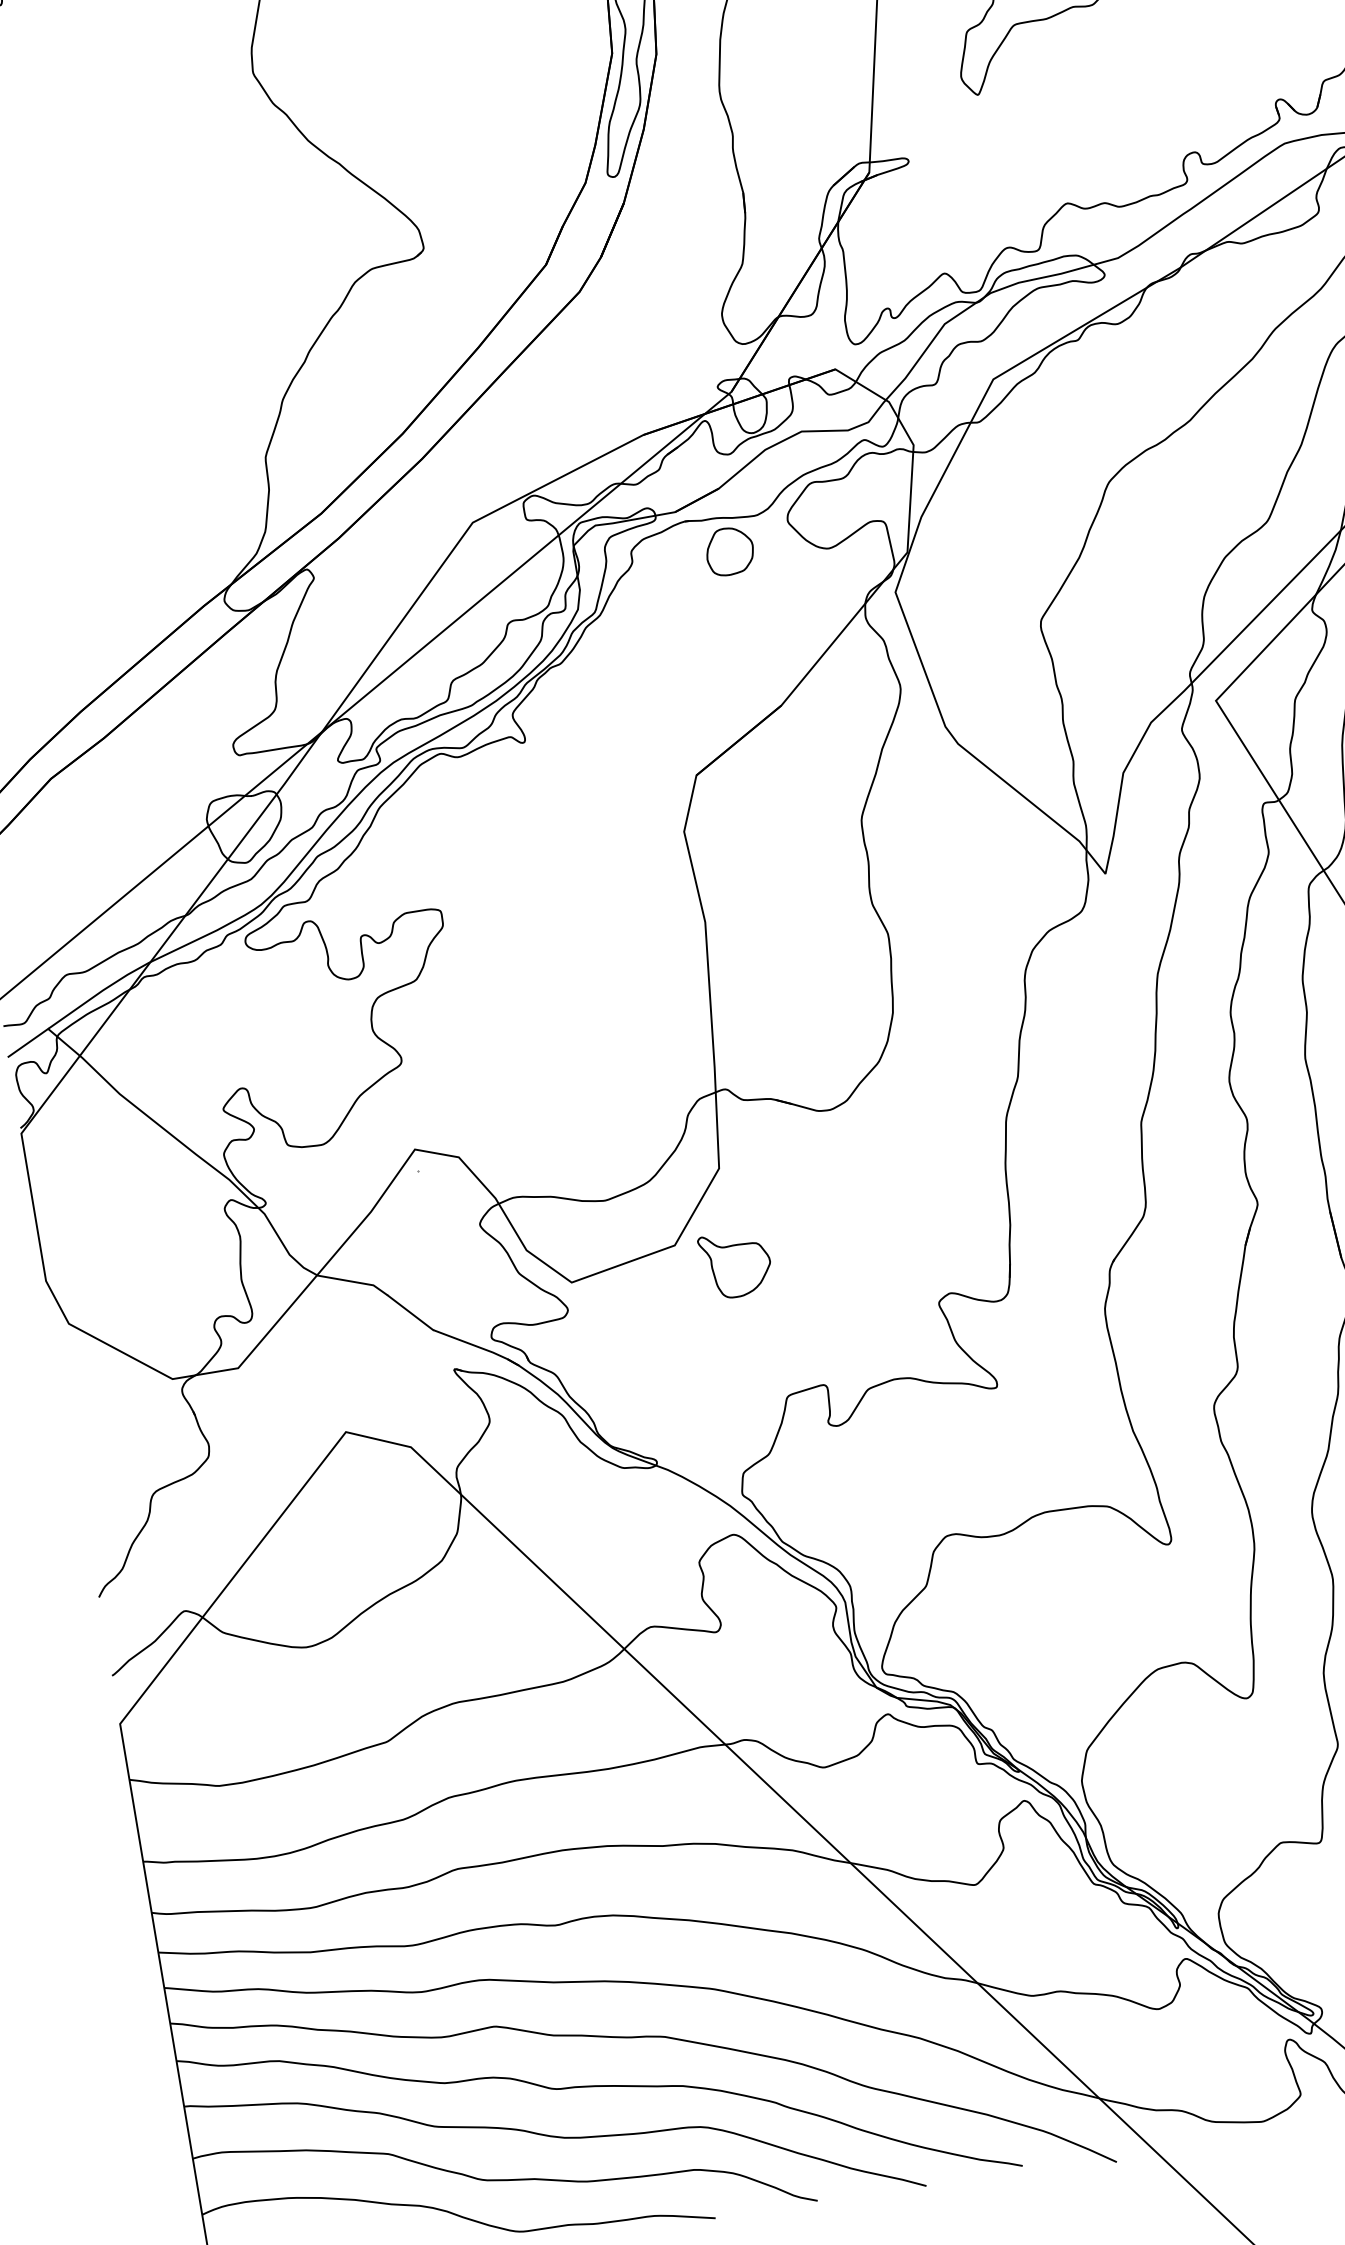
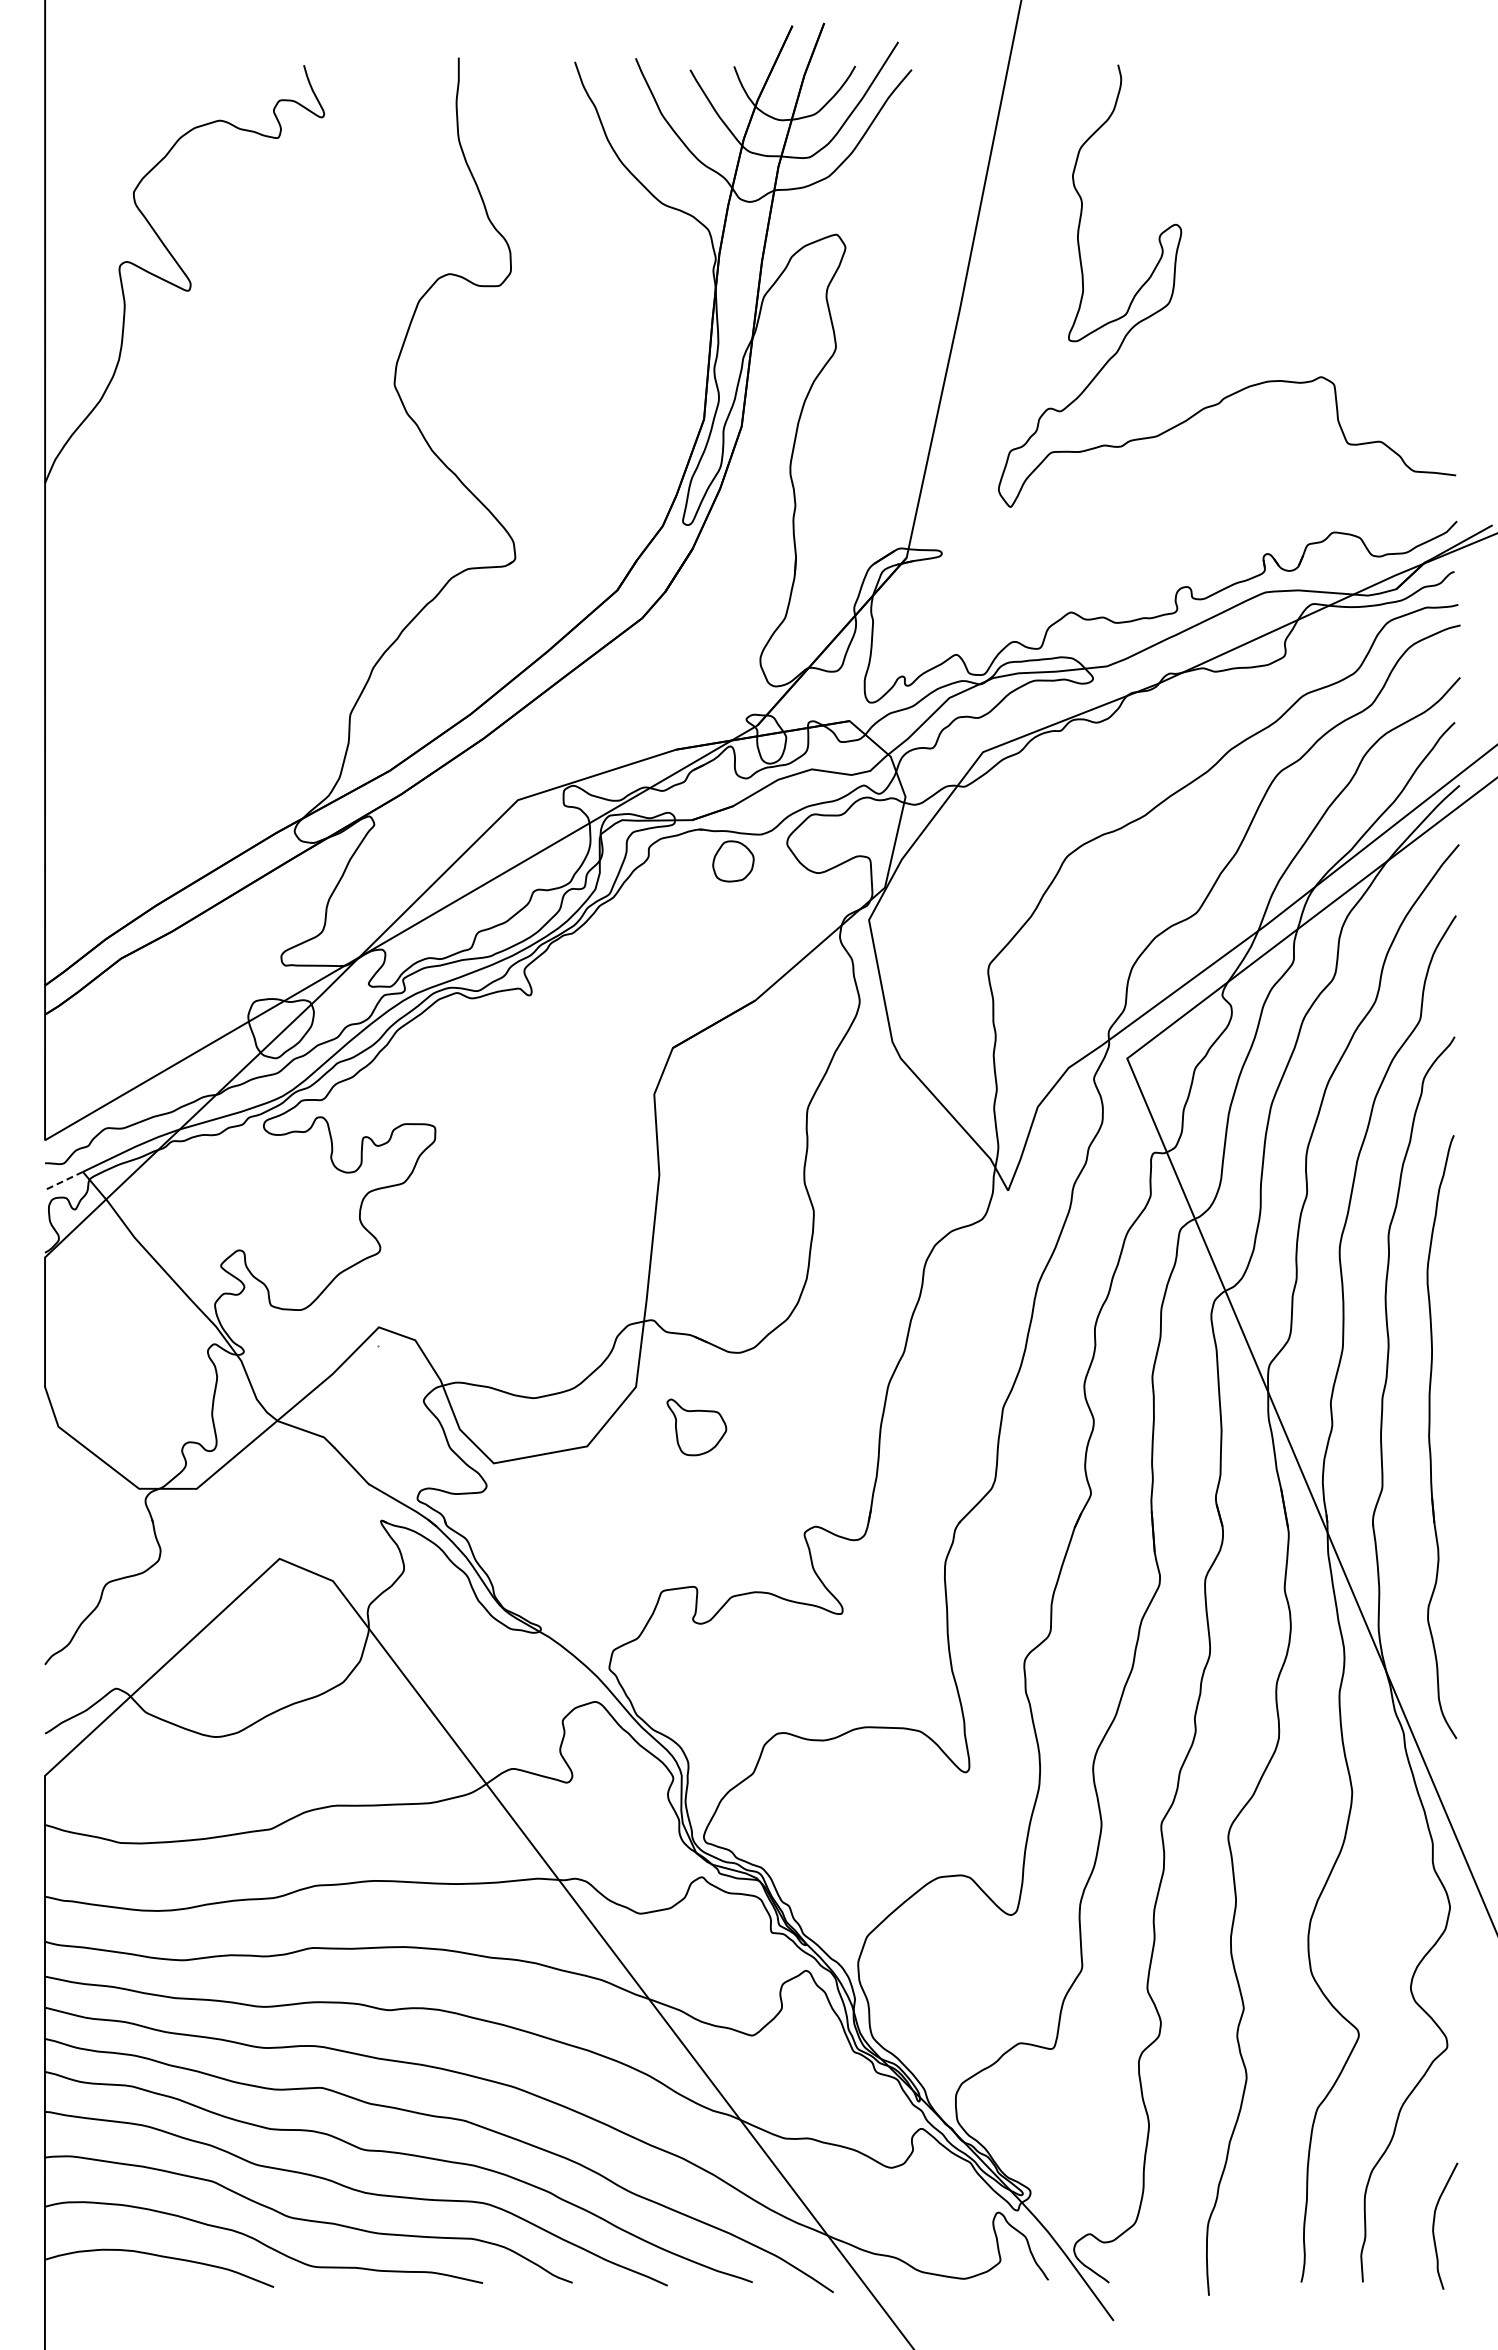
line: (27, 1042) -> (63, 1180), solid -> dashed
part: (735, 1264) -> (696, 1427), moved

